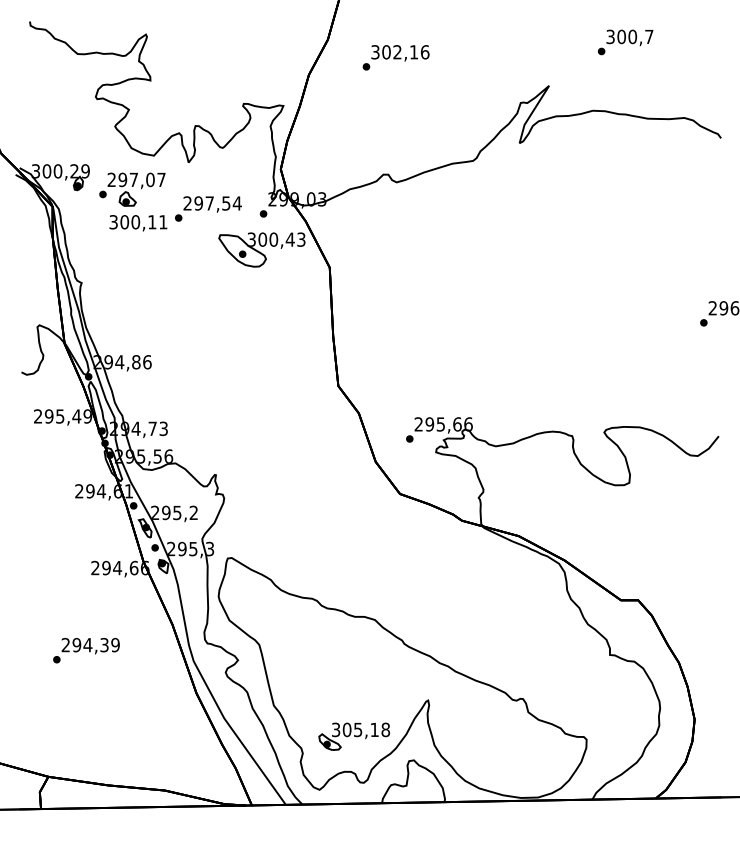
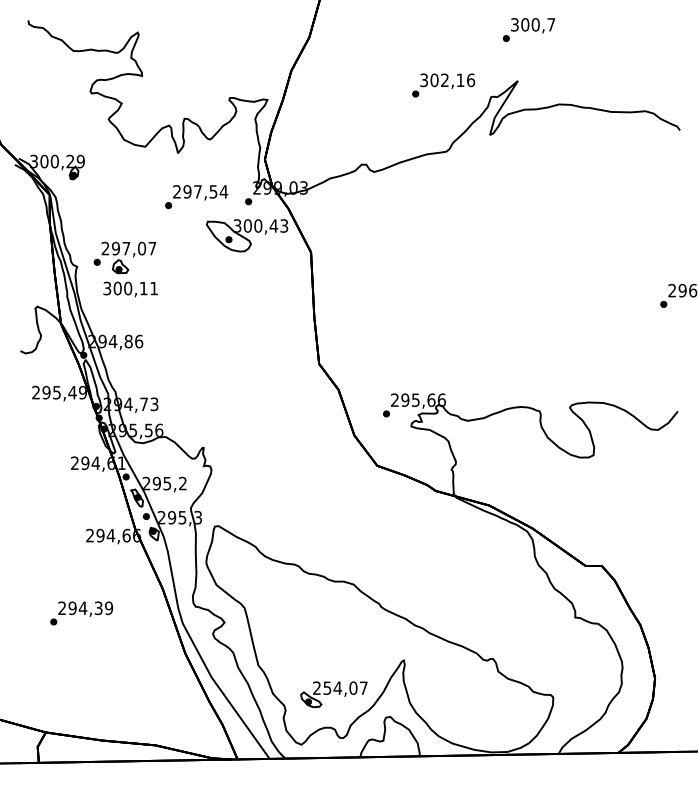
text: (625, 41) -> (528, 29), moved
text: (395, 57) -> (443, 85), moved
part: (132, 202) -> (125, 269), moved
text: (360, 729) -> (340, 687), 305,18 -> 254,07

